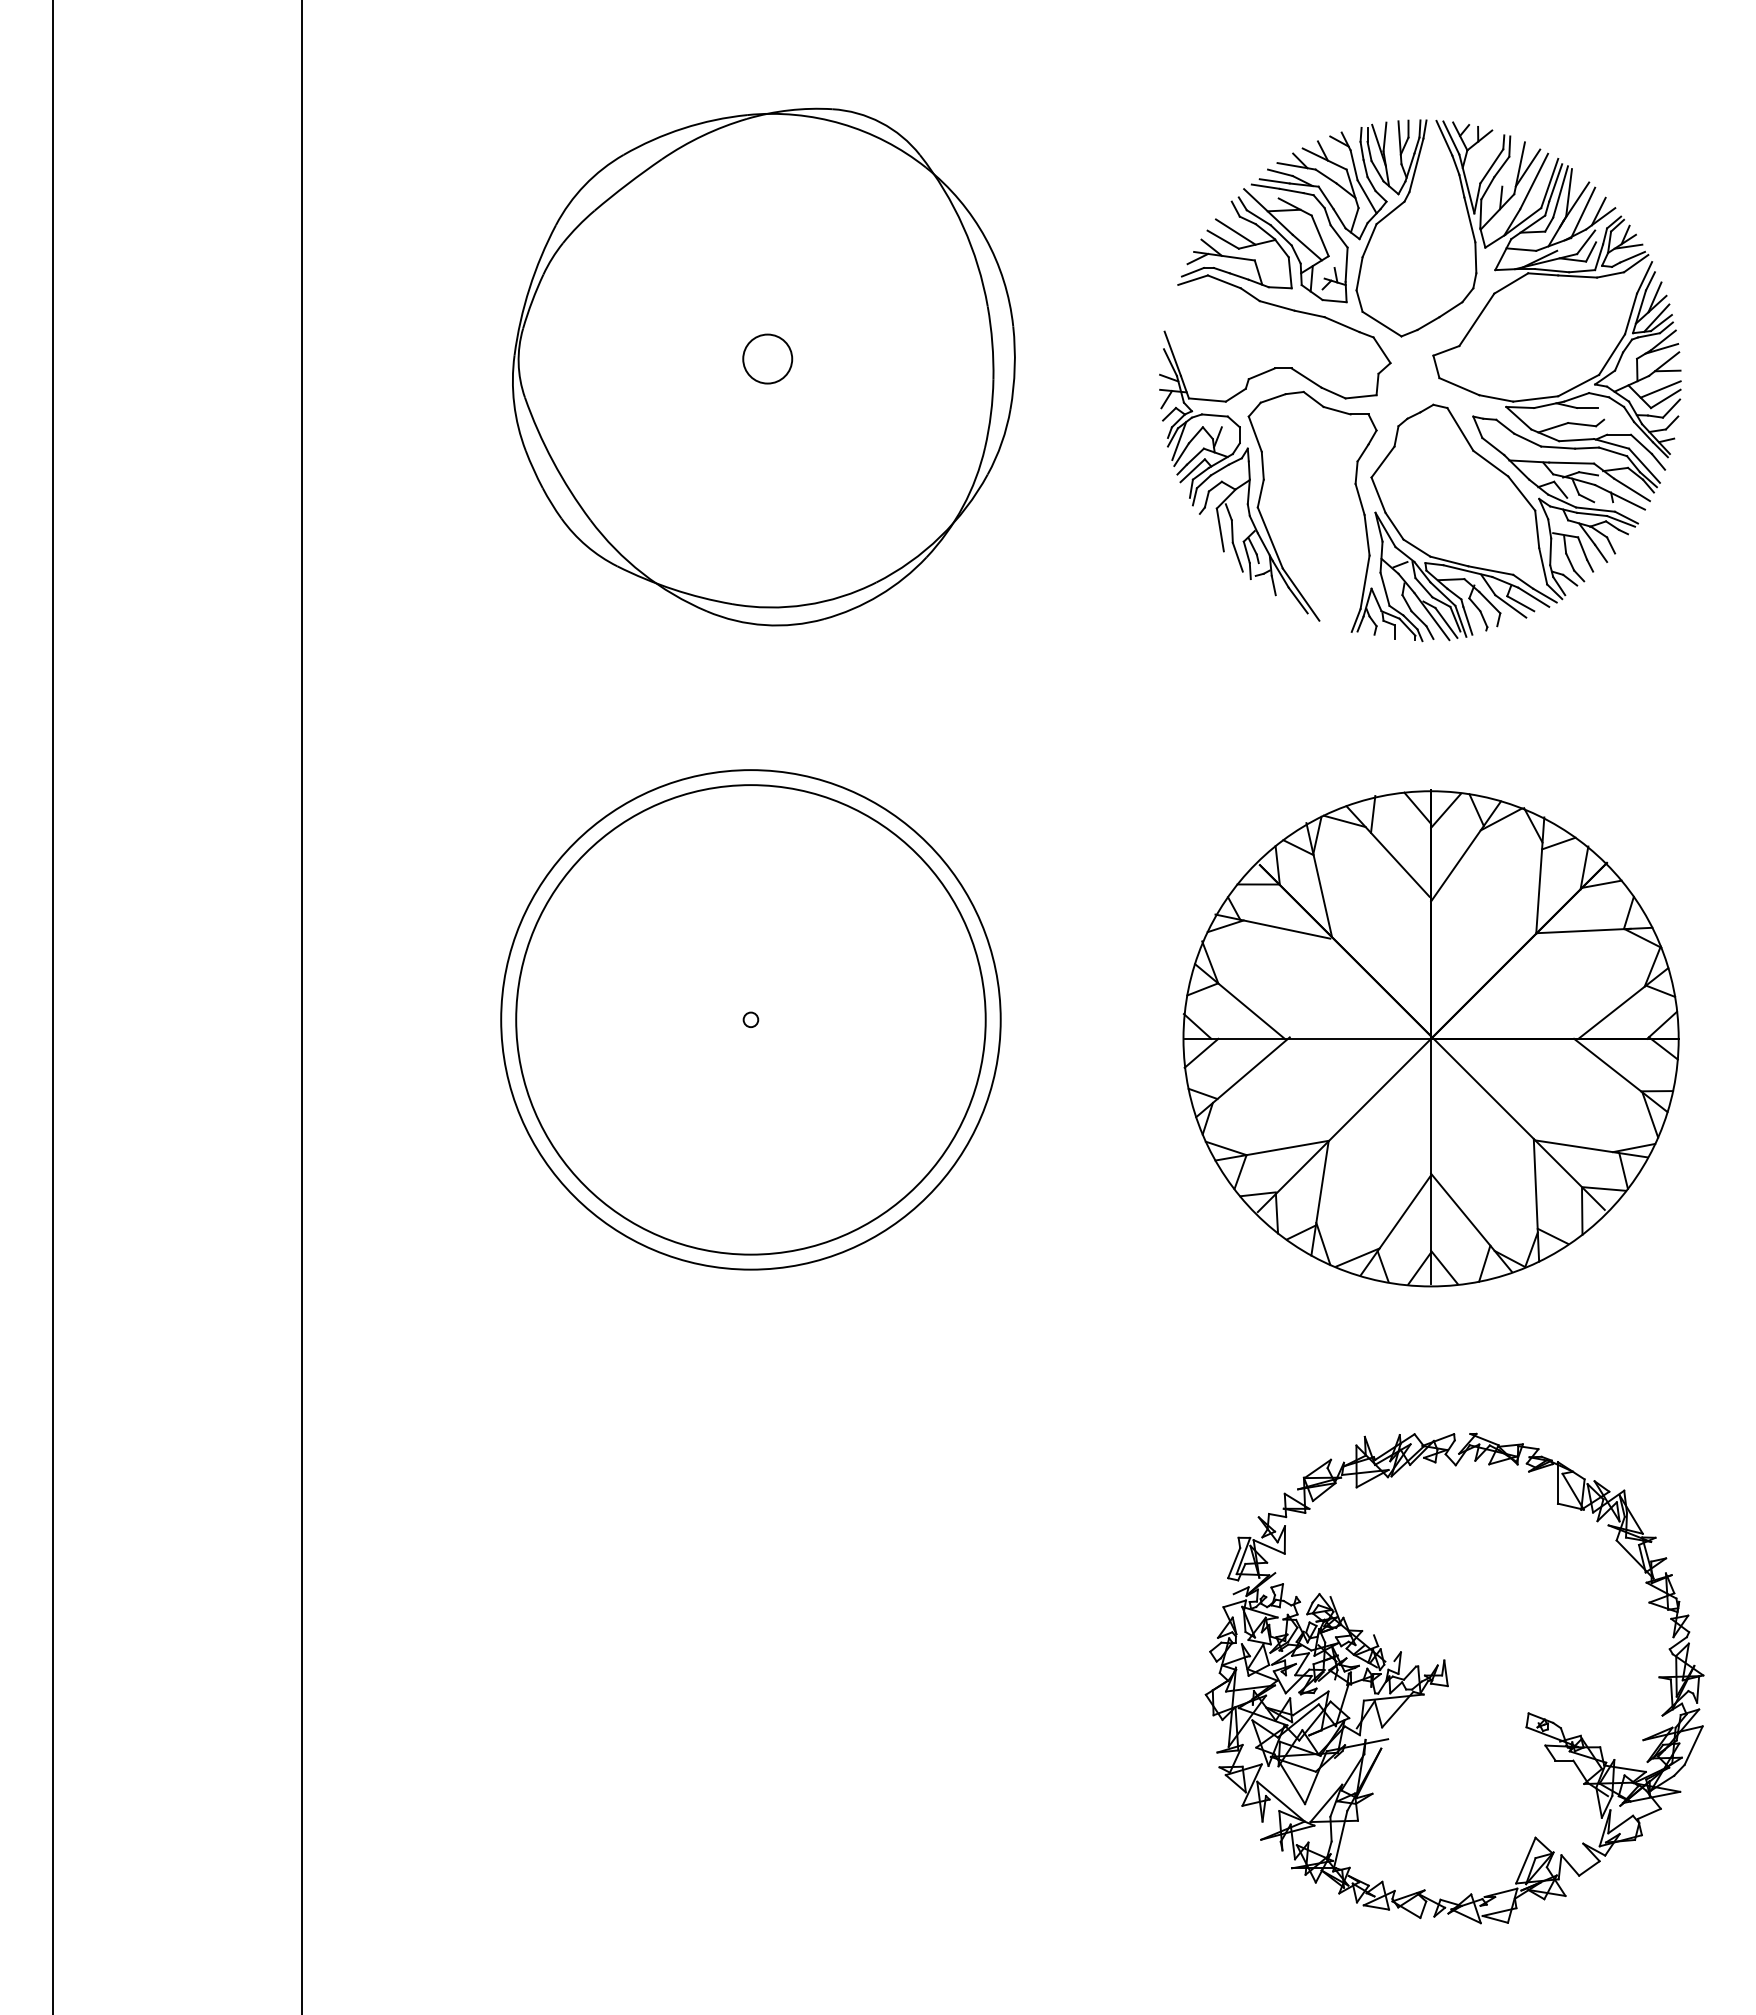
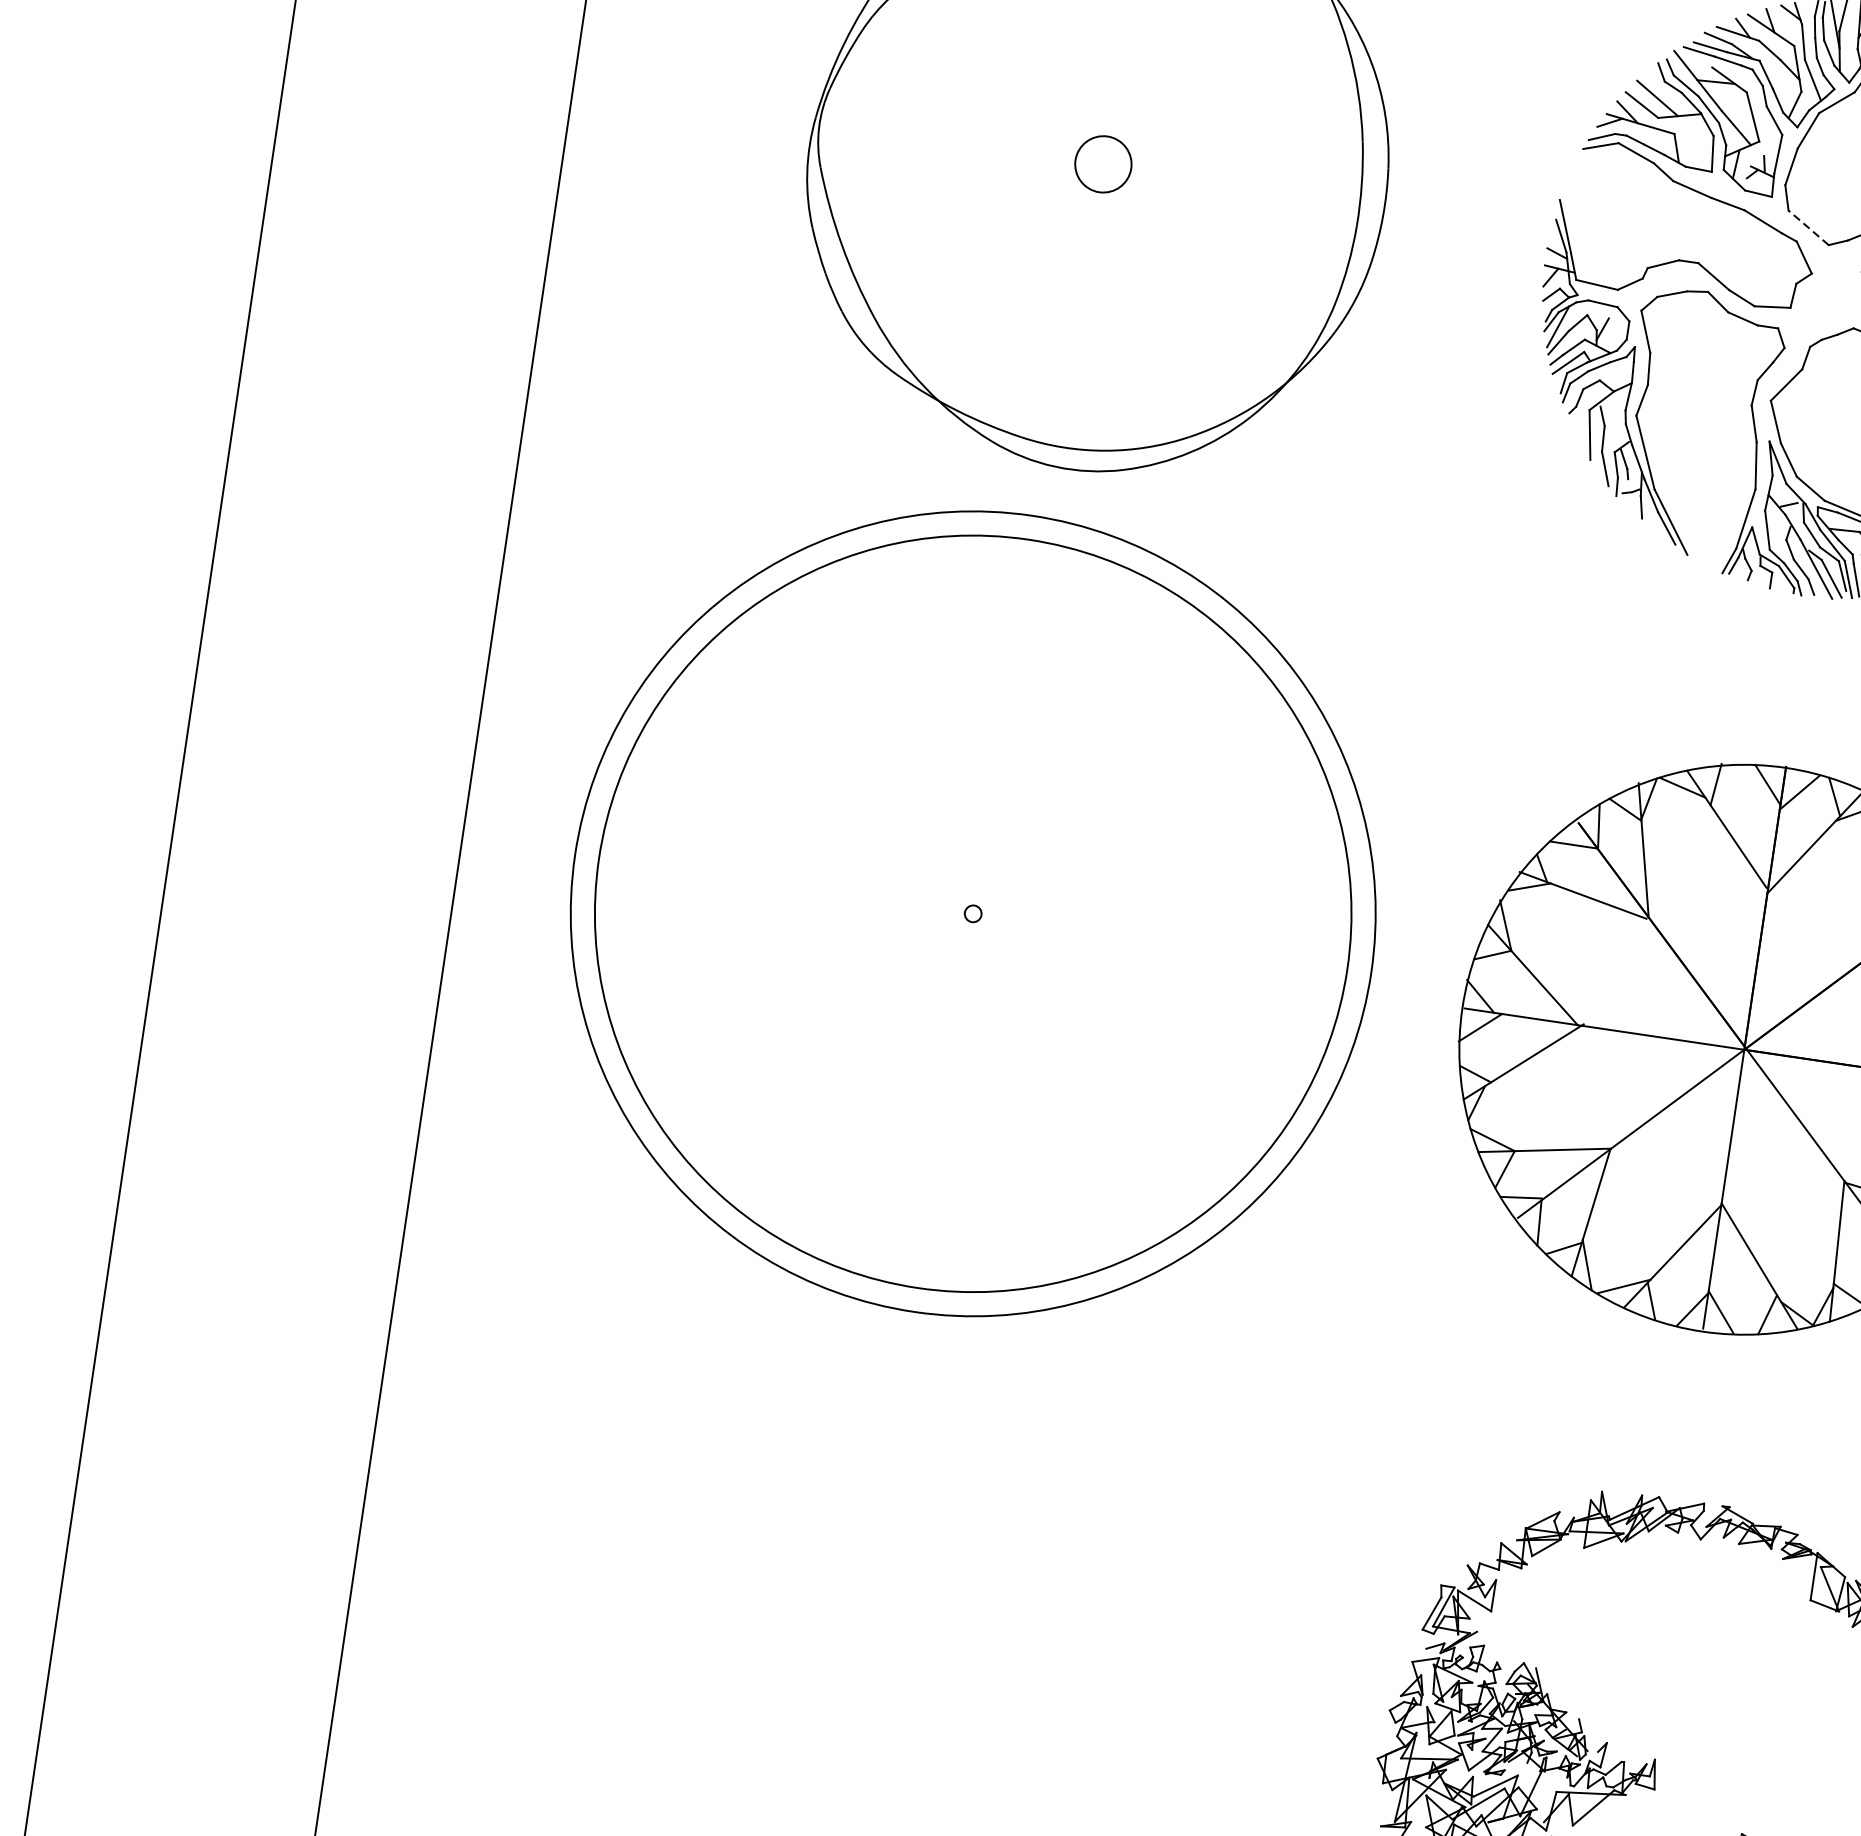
line: (1381, 323) -> (1808, 227), solid -> dashed
circle: (750, 1019) -> (972, 913), size x1.4
circle: (750, 1019) -> (972, 913), size x1.4

